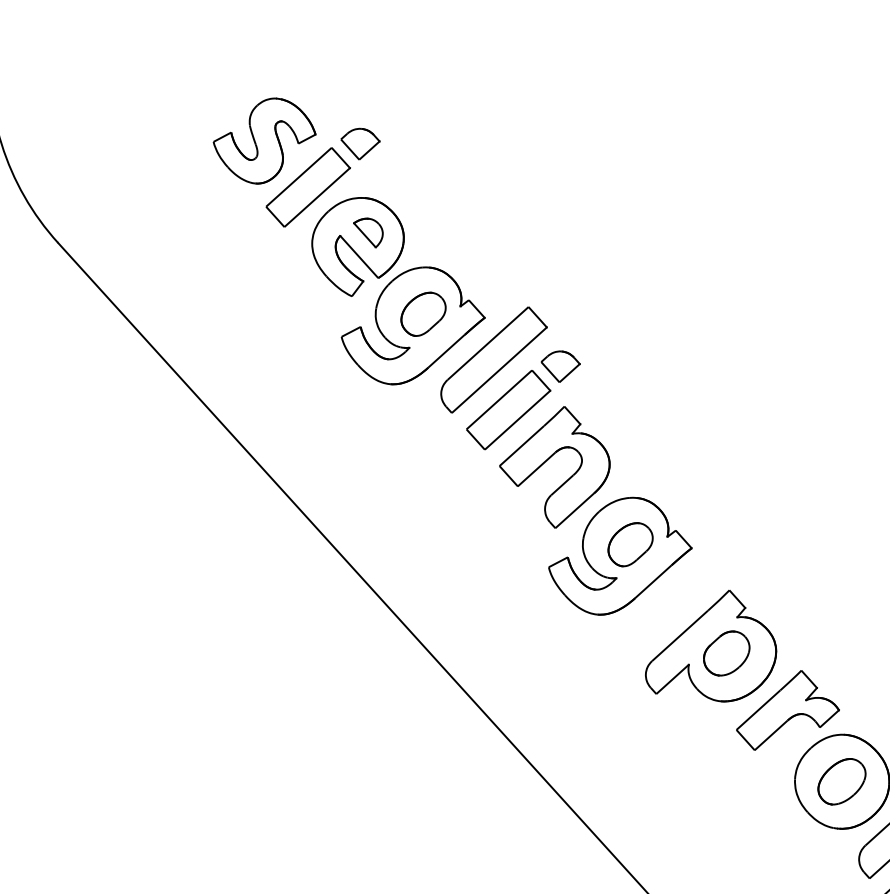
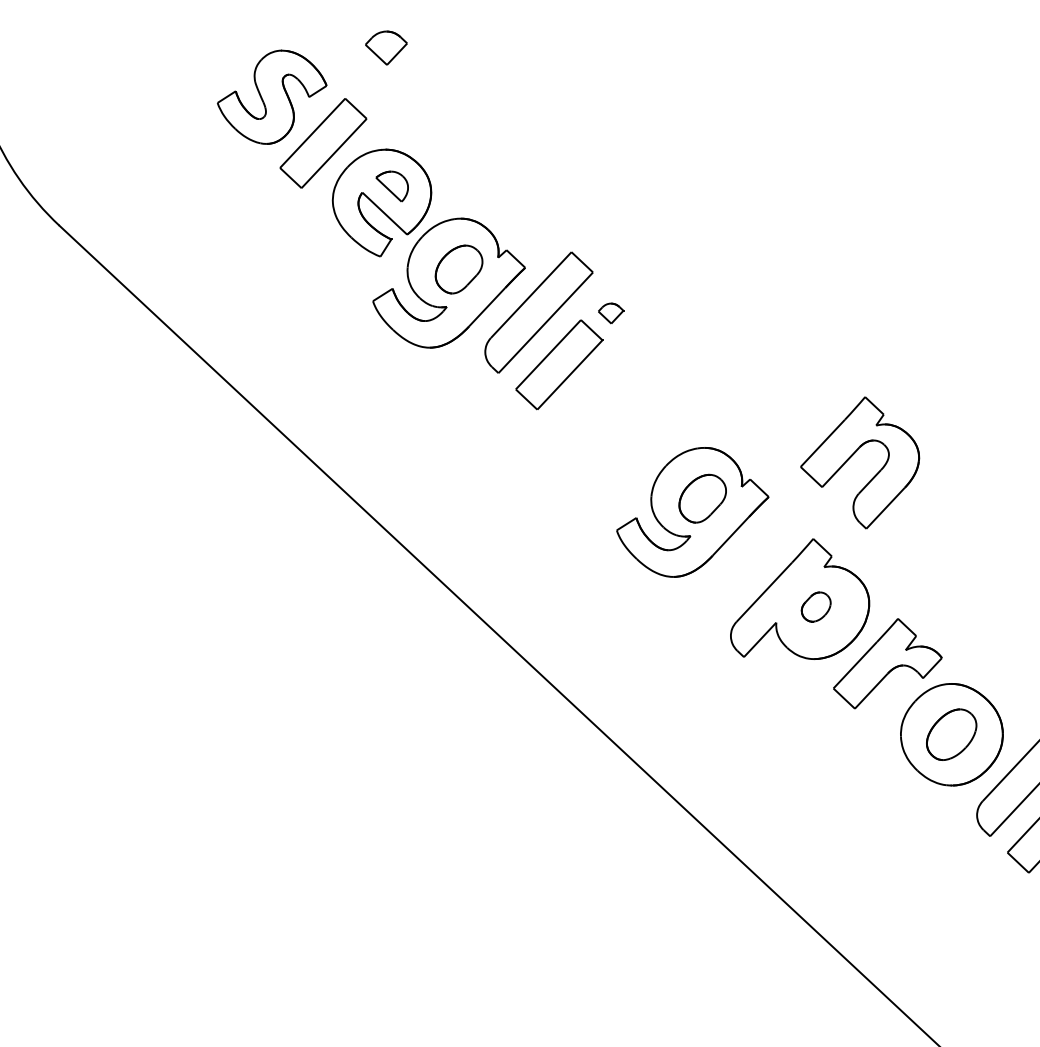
part: (360, 143) -> (386, 47), moved
part: (559, 366) -> (610, 313), size x0.6
part: (549, 459) -> (853, 455), moved
part: (727, 652) -> (816, 606), size x0.6

